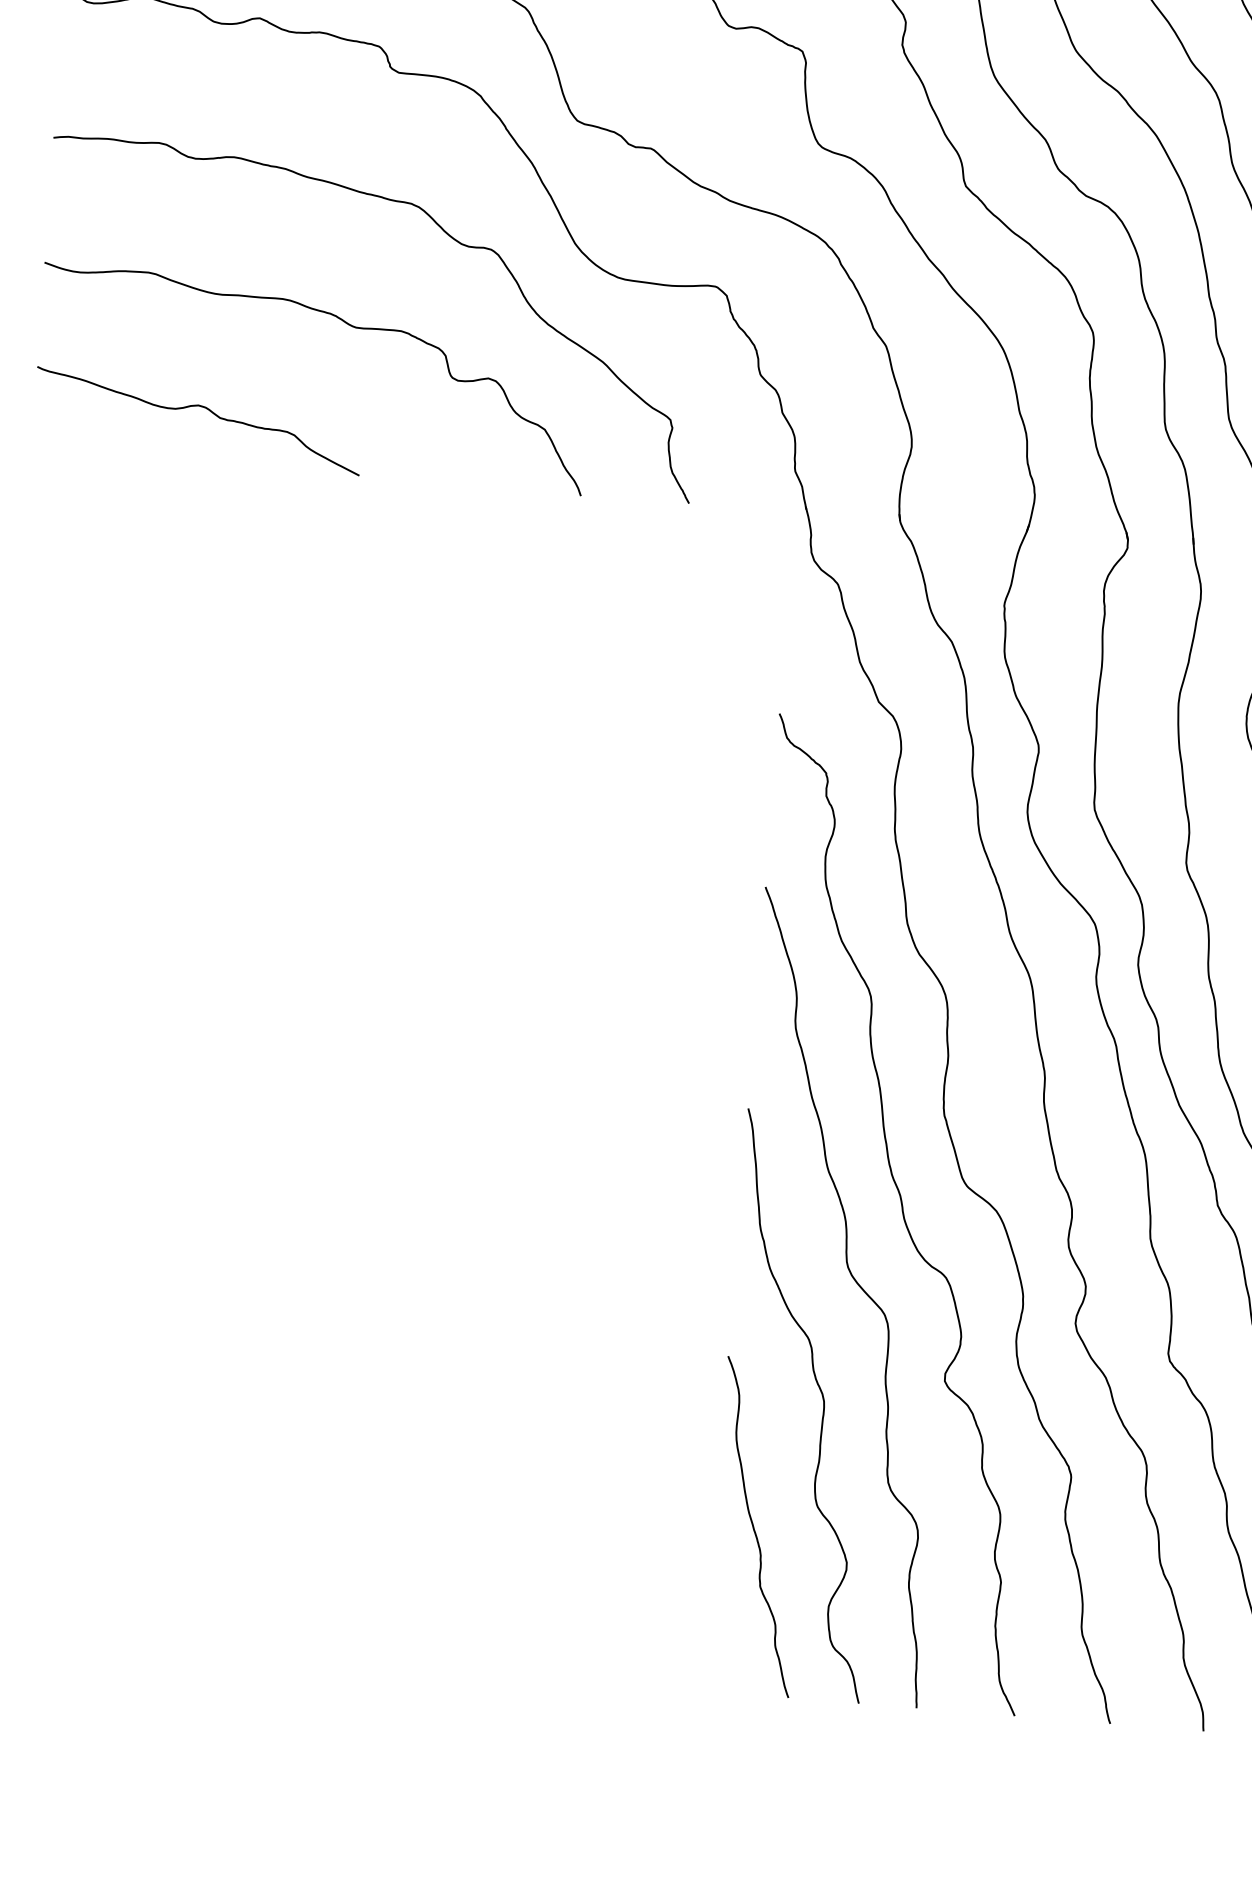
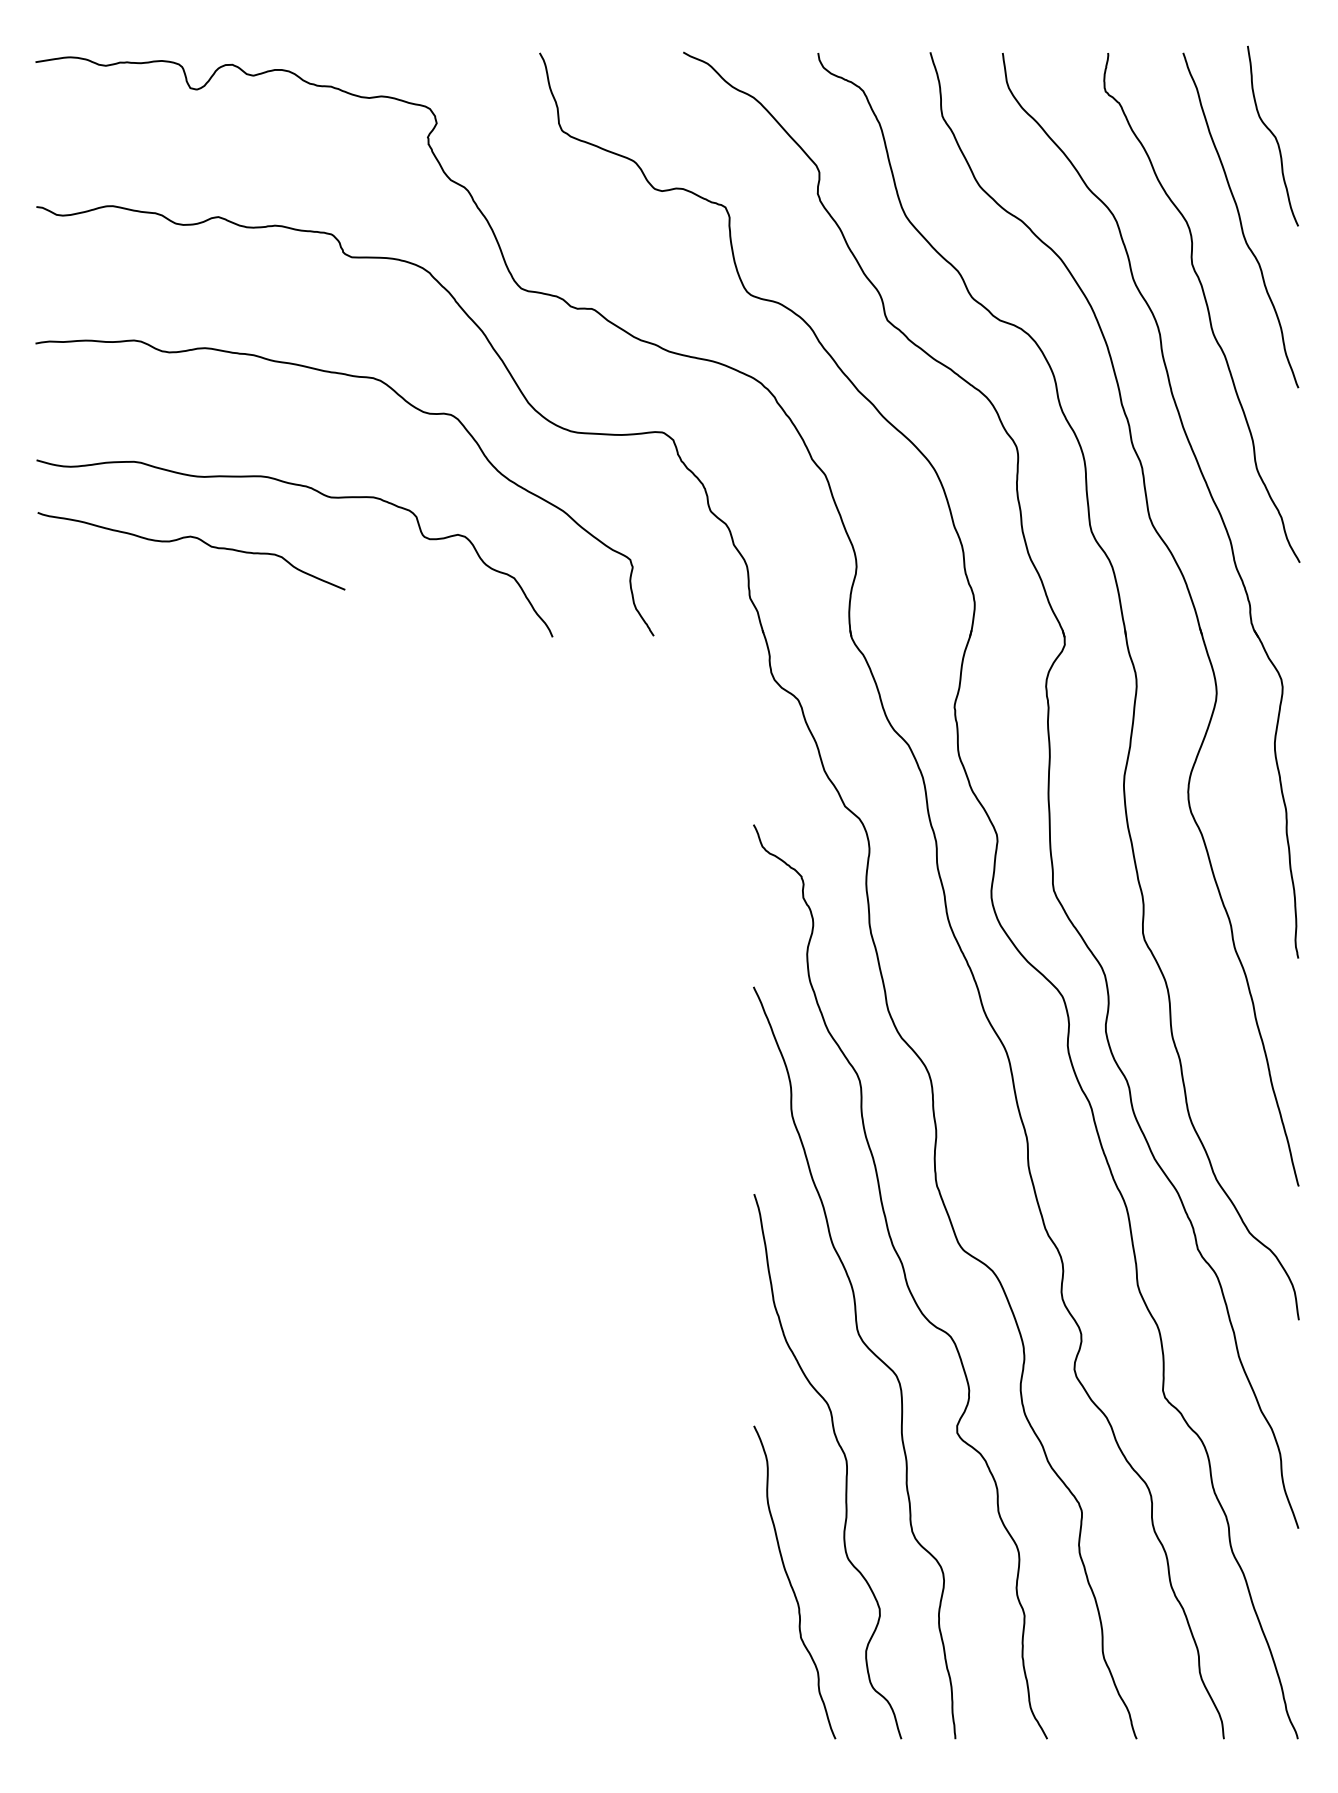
curve: (201, 407) -> (193, 538), moved

